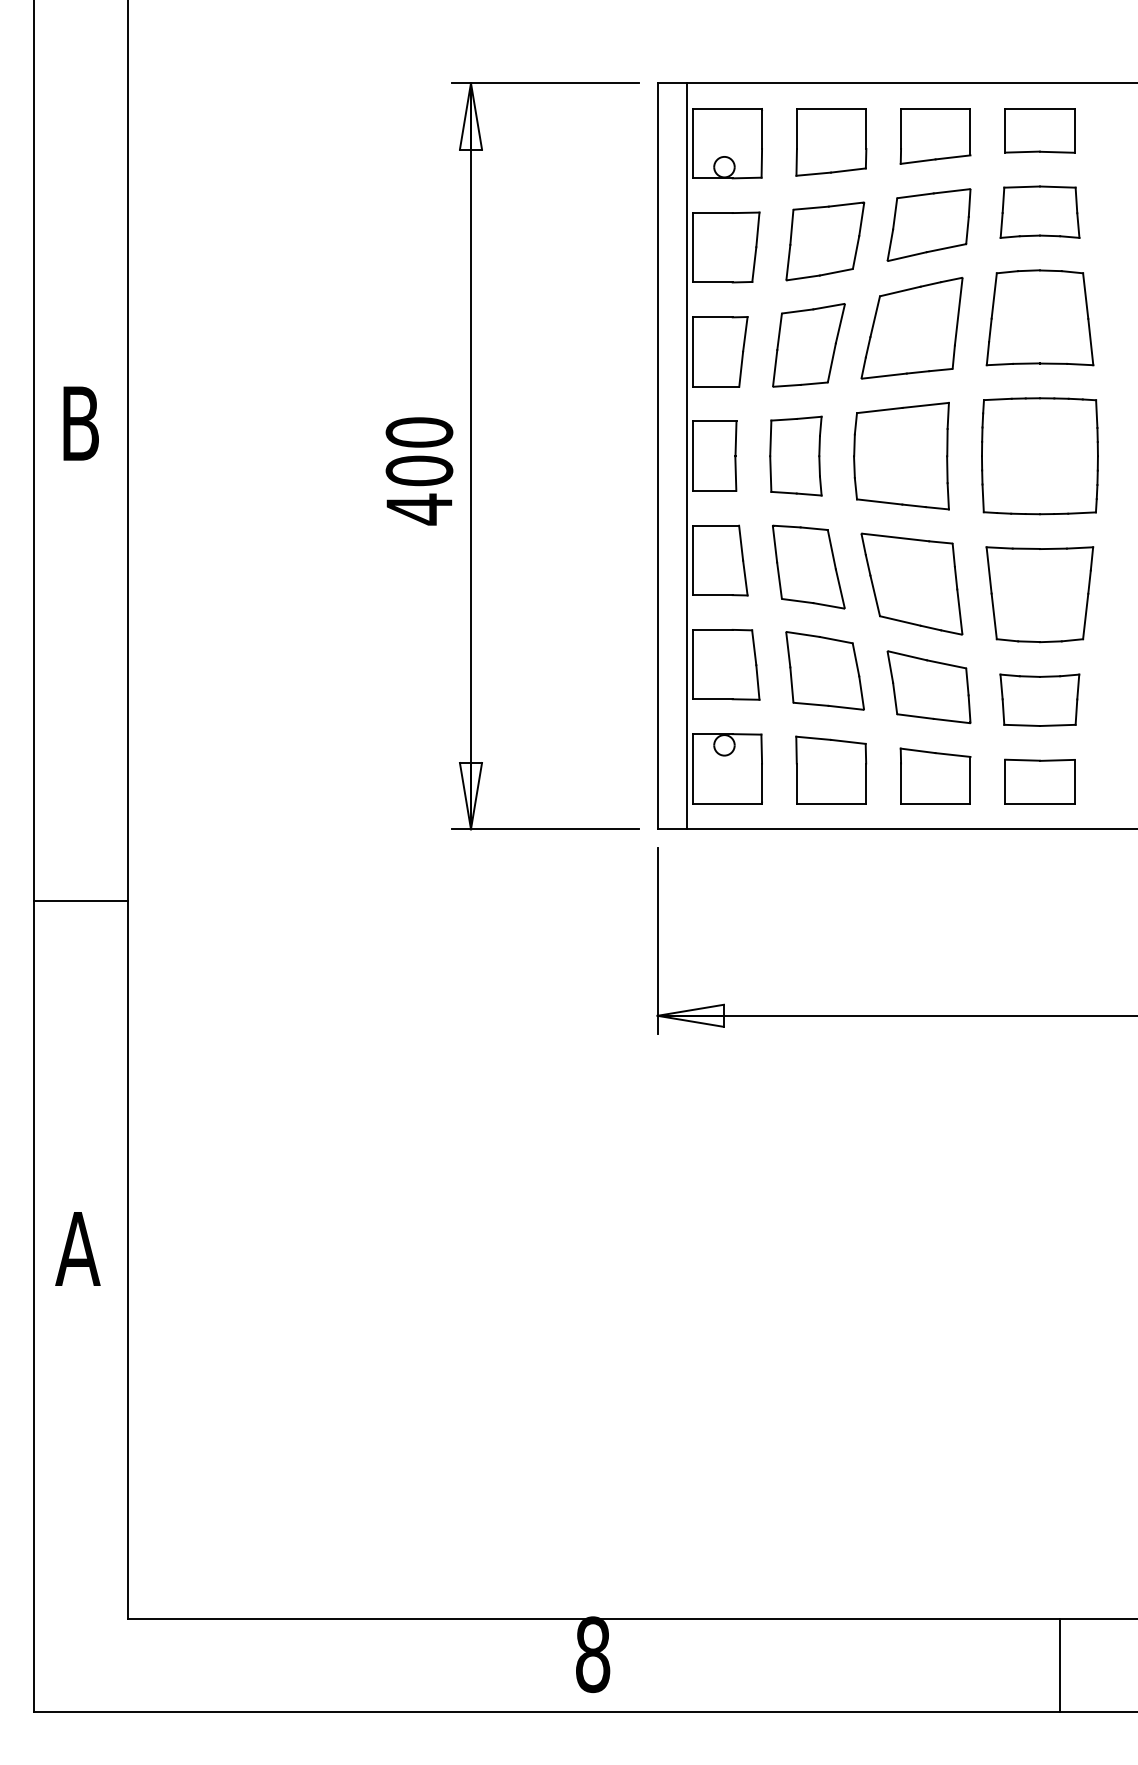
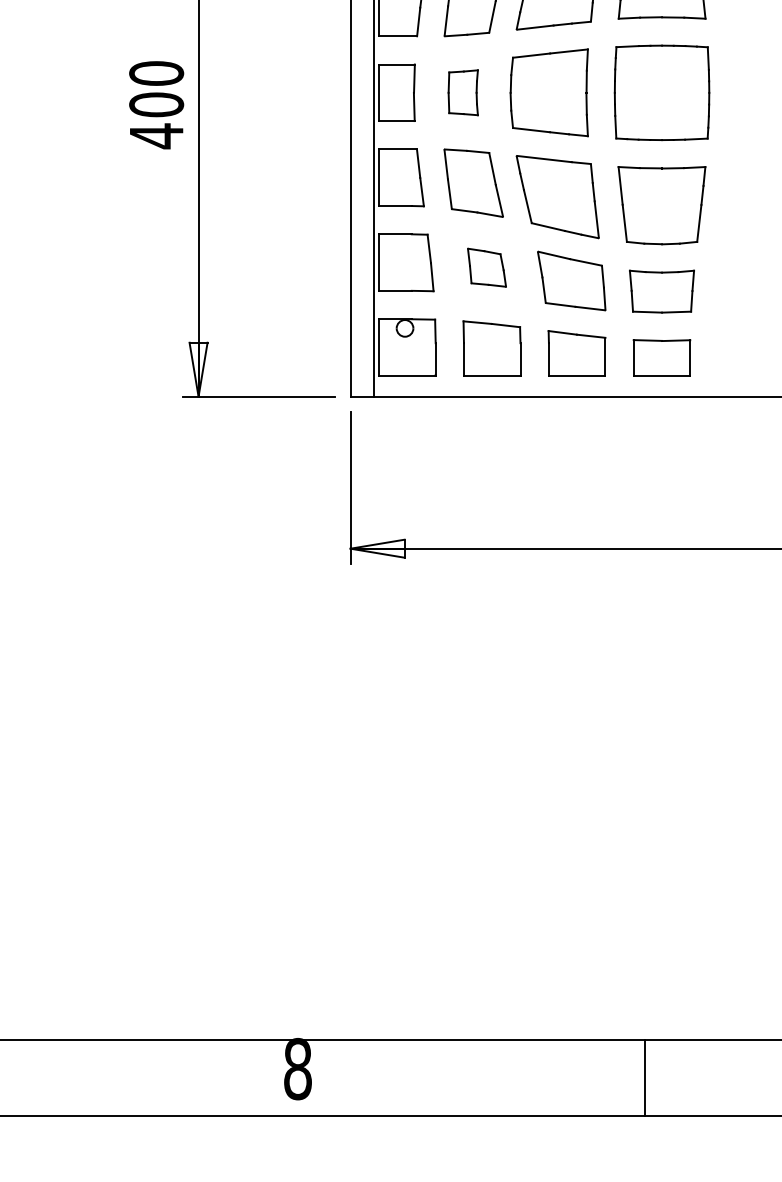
part: (795, 455) -> (462, 92), size x0.7
part: (824, 670) -> (486, 267), size x0.6
line: (1060, 1665) -> (645, 1077), moved

